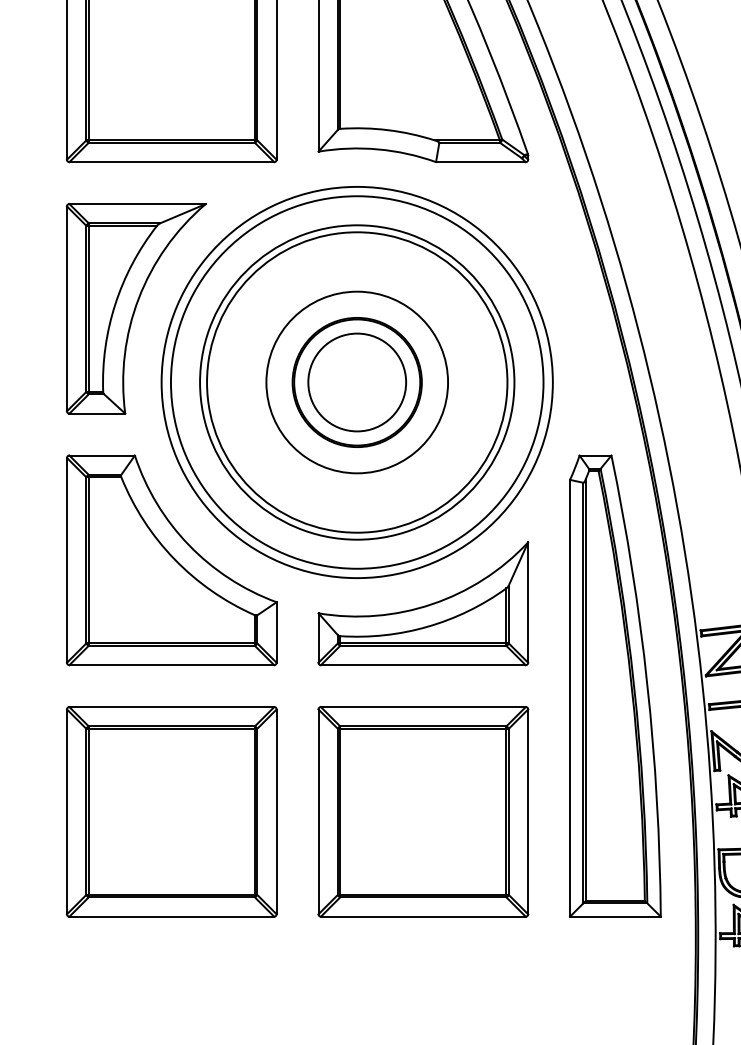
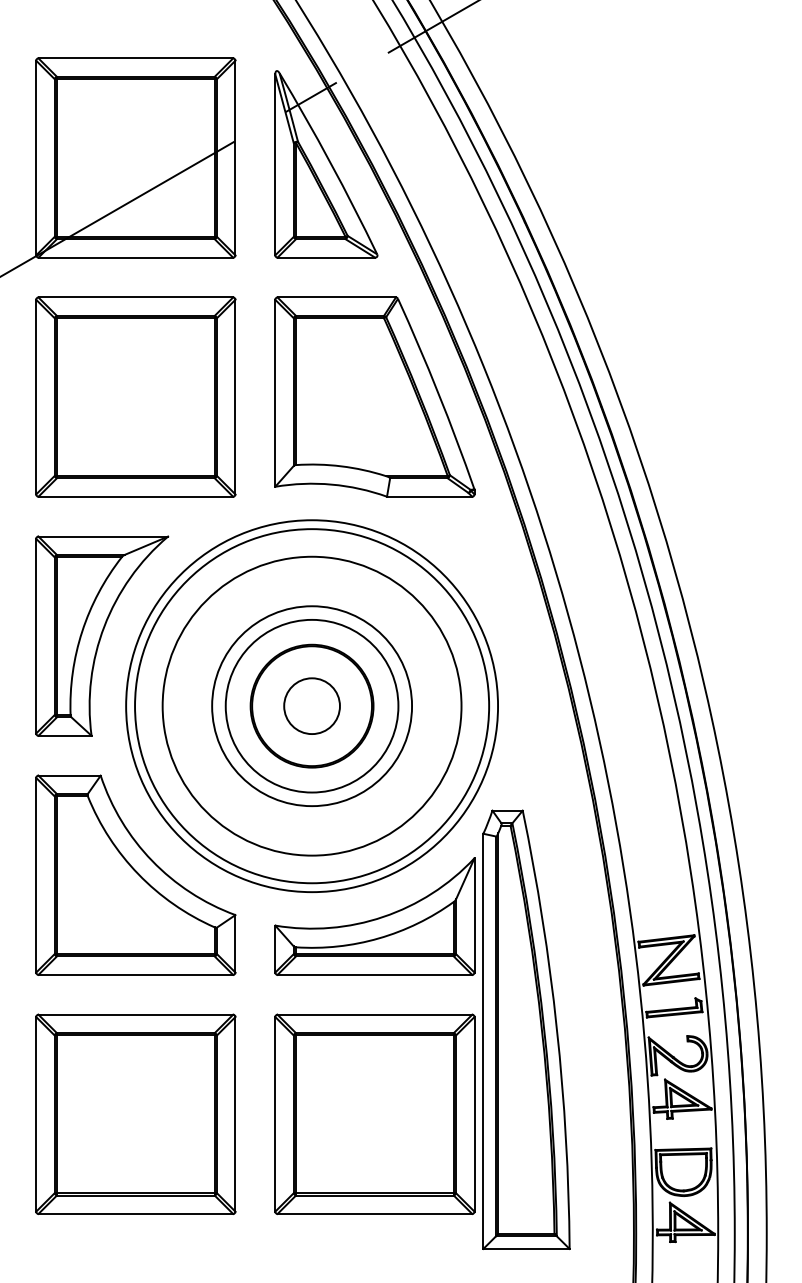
circle: (356, 381) -> (311, 705), size x0.6
circle: (356, 381) -> (311, 705), size x0.7
part: (615, 685) -> (526, 1029), moved

